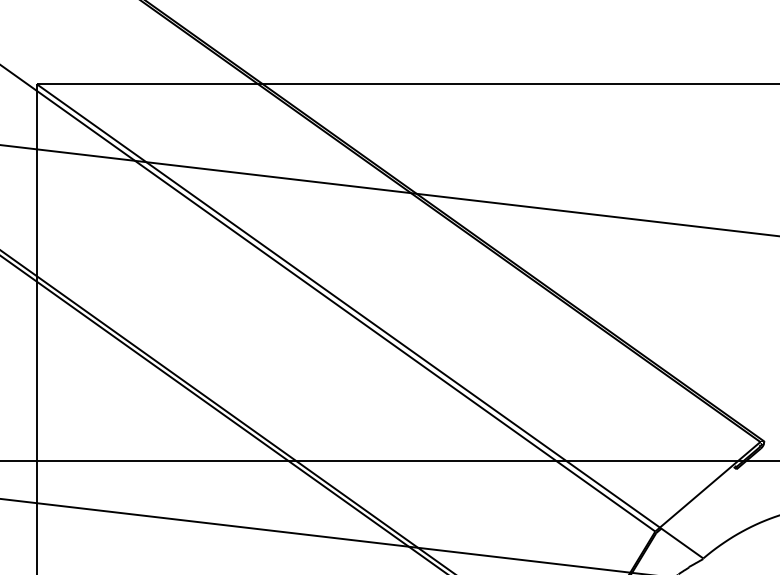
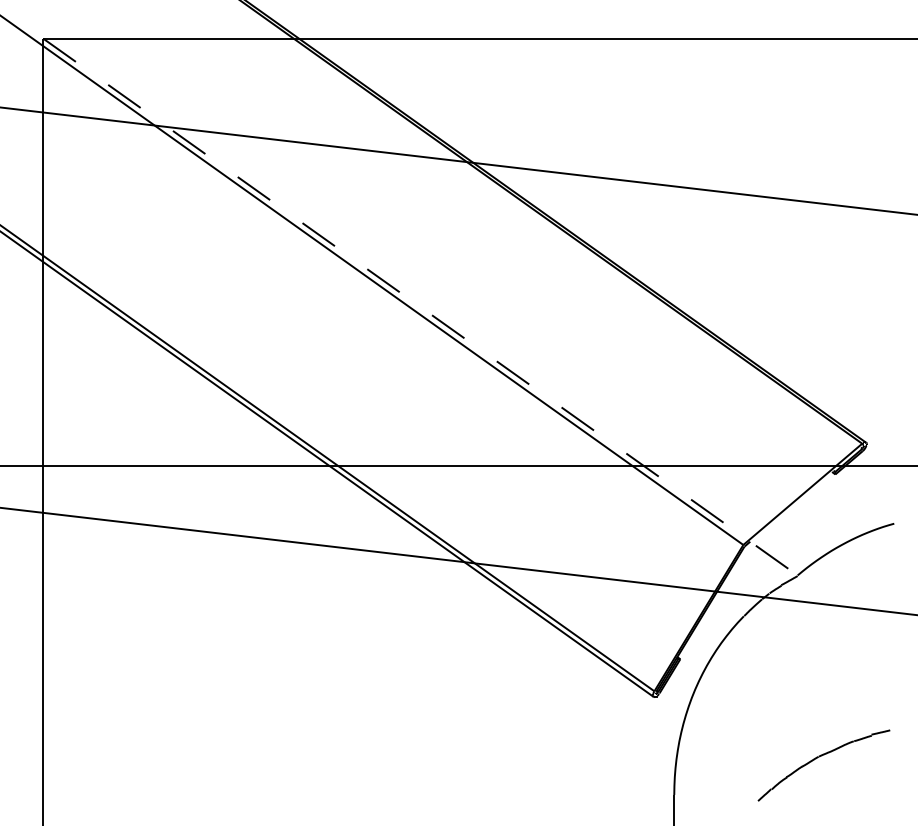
line: (369, 321) -> (420, 307), solid -> dashed

